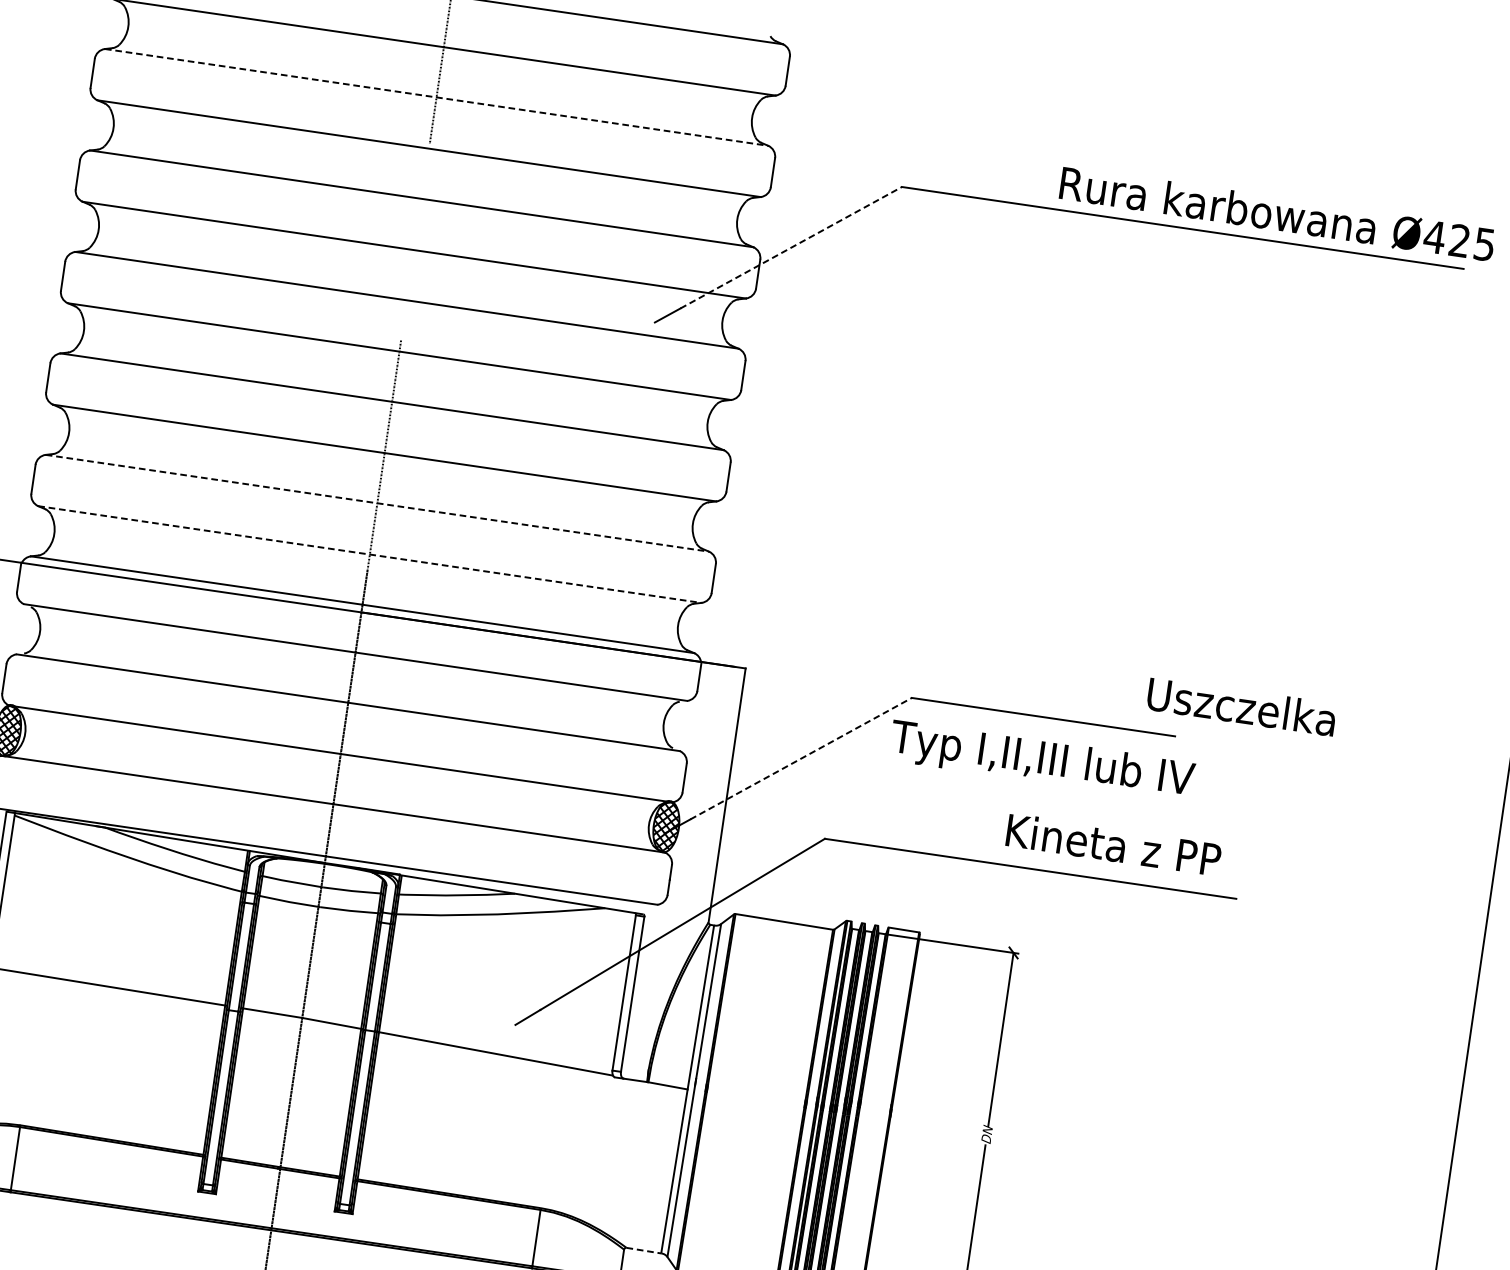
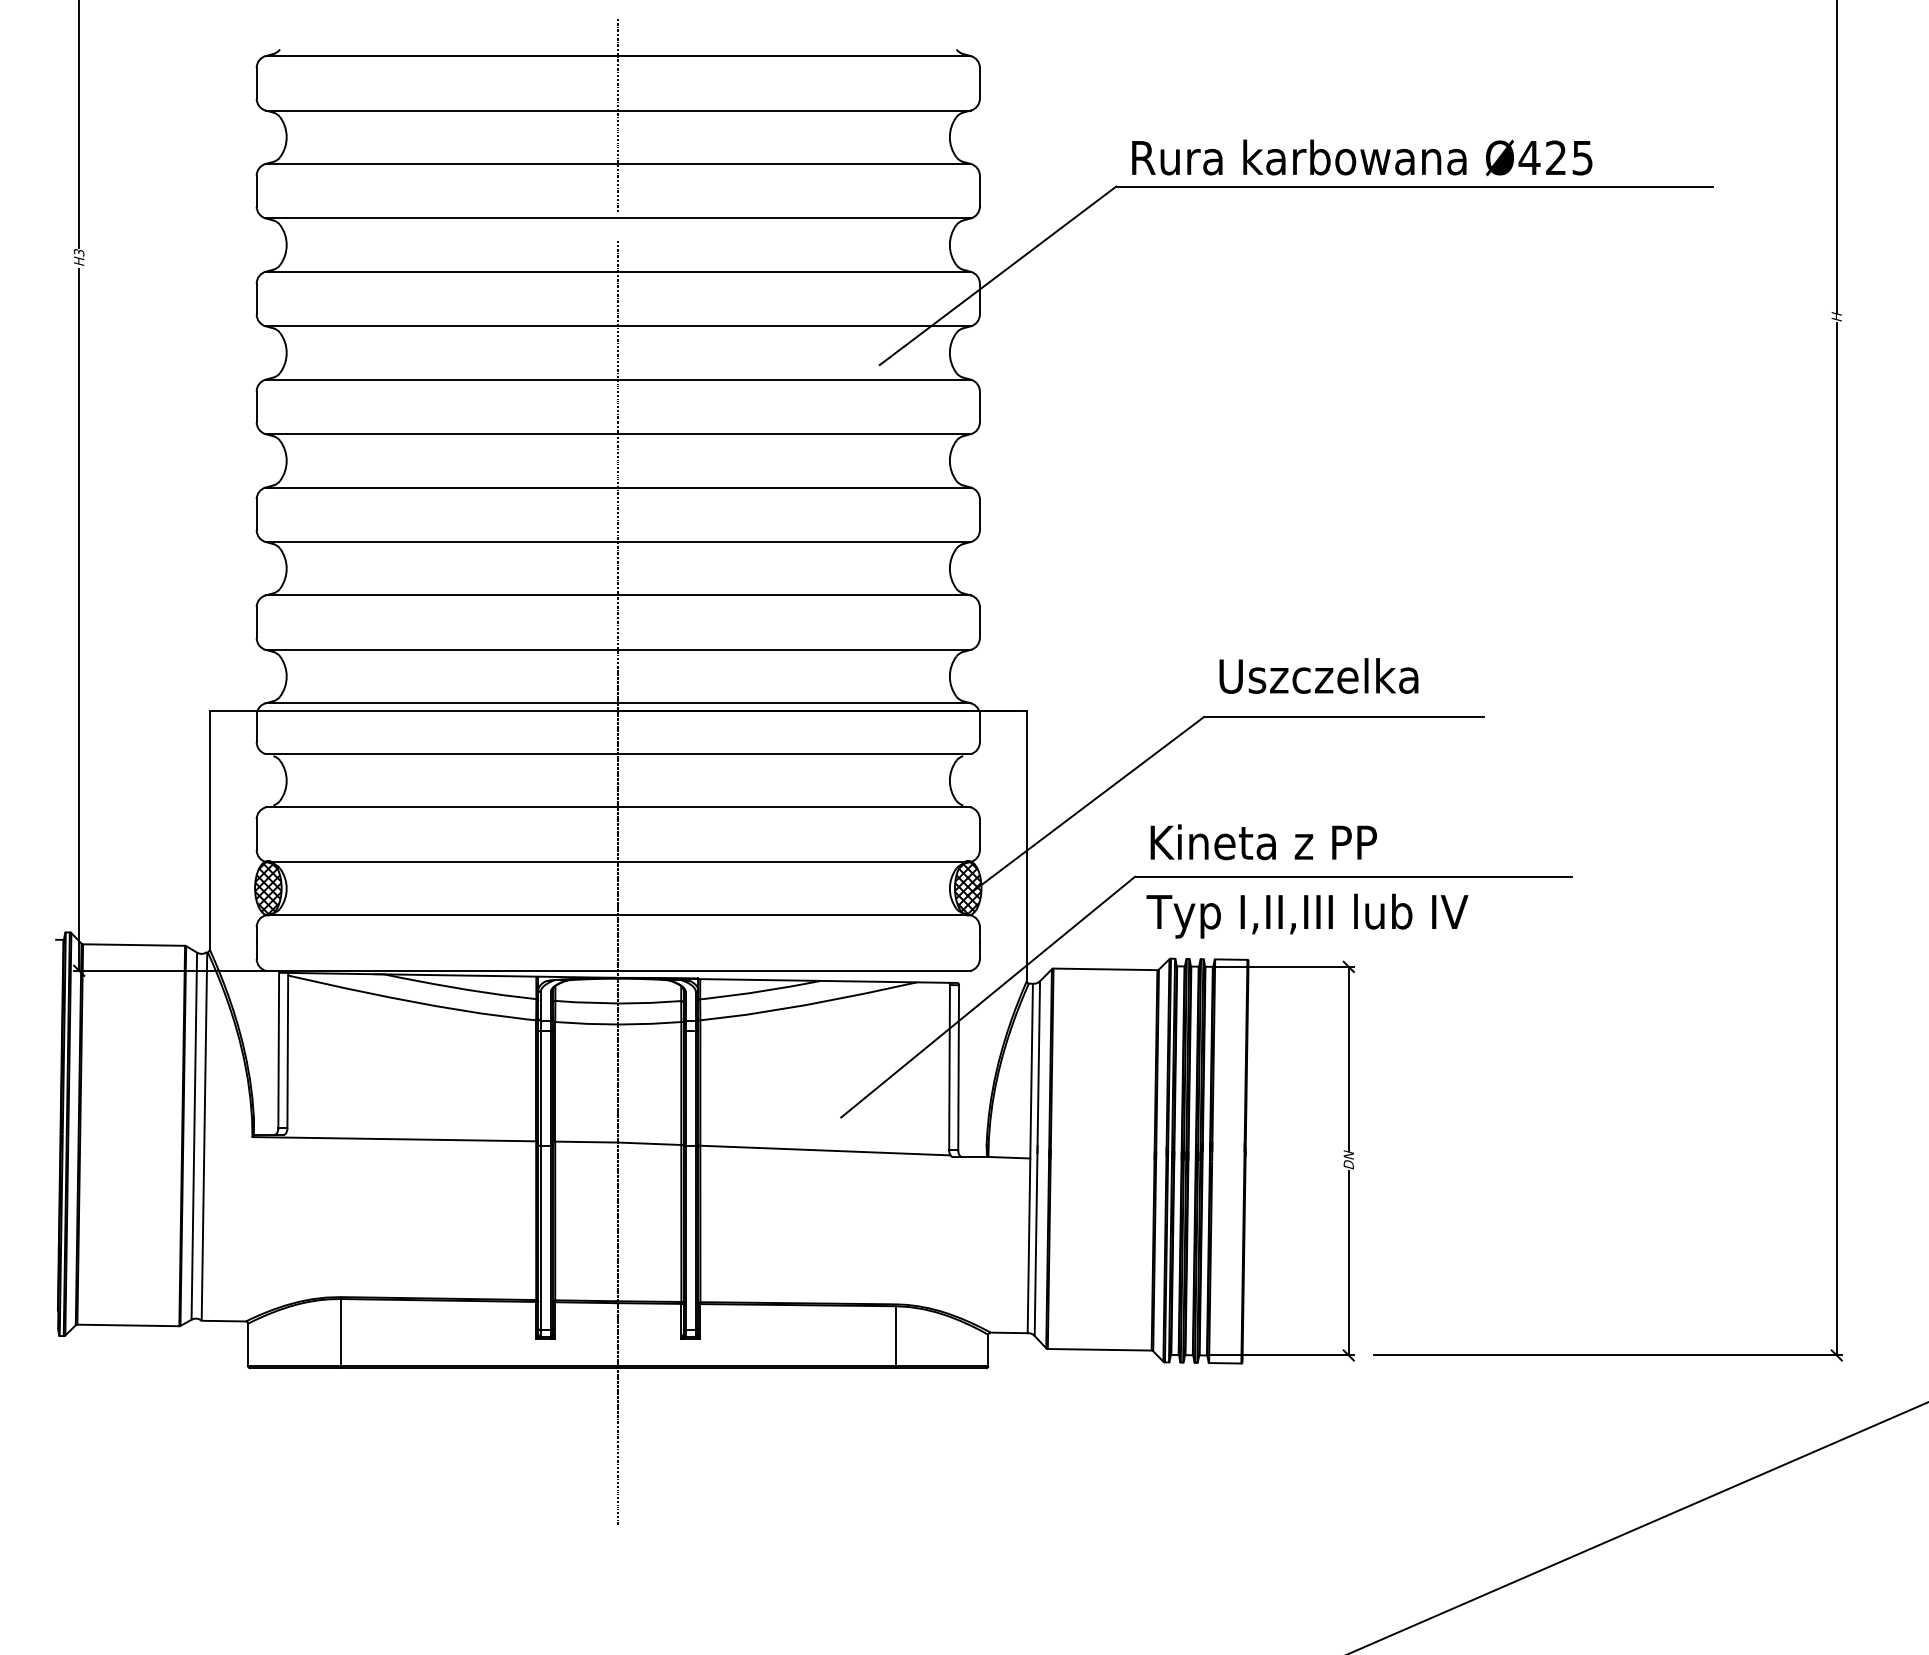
line: (436, 97) -> (618, 163), dashed -> solid
text: (1277, 213) -> (1362, 157), moved
line: (791, 247) -> (1010, 266), dashed -> solid
line: (413, 255) -> (618, 331), added
line: (377, 503) -> (618, 595), dashed -> solid
line: (370, 554) -> (618, 649), dashed -> solid
text: (1241, 706) -> (1318, 675), moved
line: (801, 758) -> (1098, 796), dashed -> solid
text: (1042, 760) -> (1307, 915), moved
text: (1113, 845) -> (1263, 842), moved
line: (644, 1250) -> (1009, 1332), dashed -> solid

